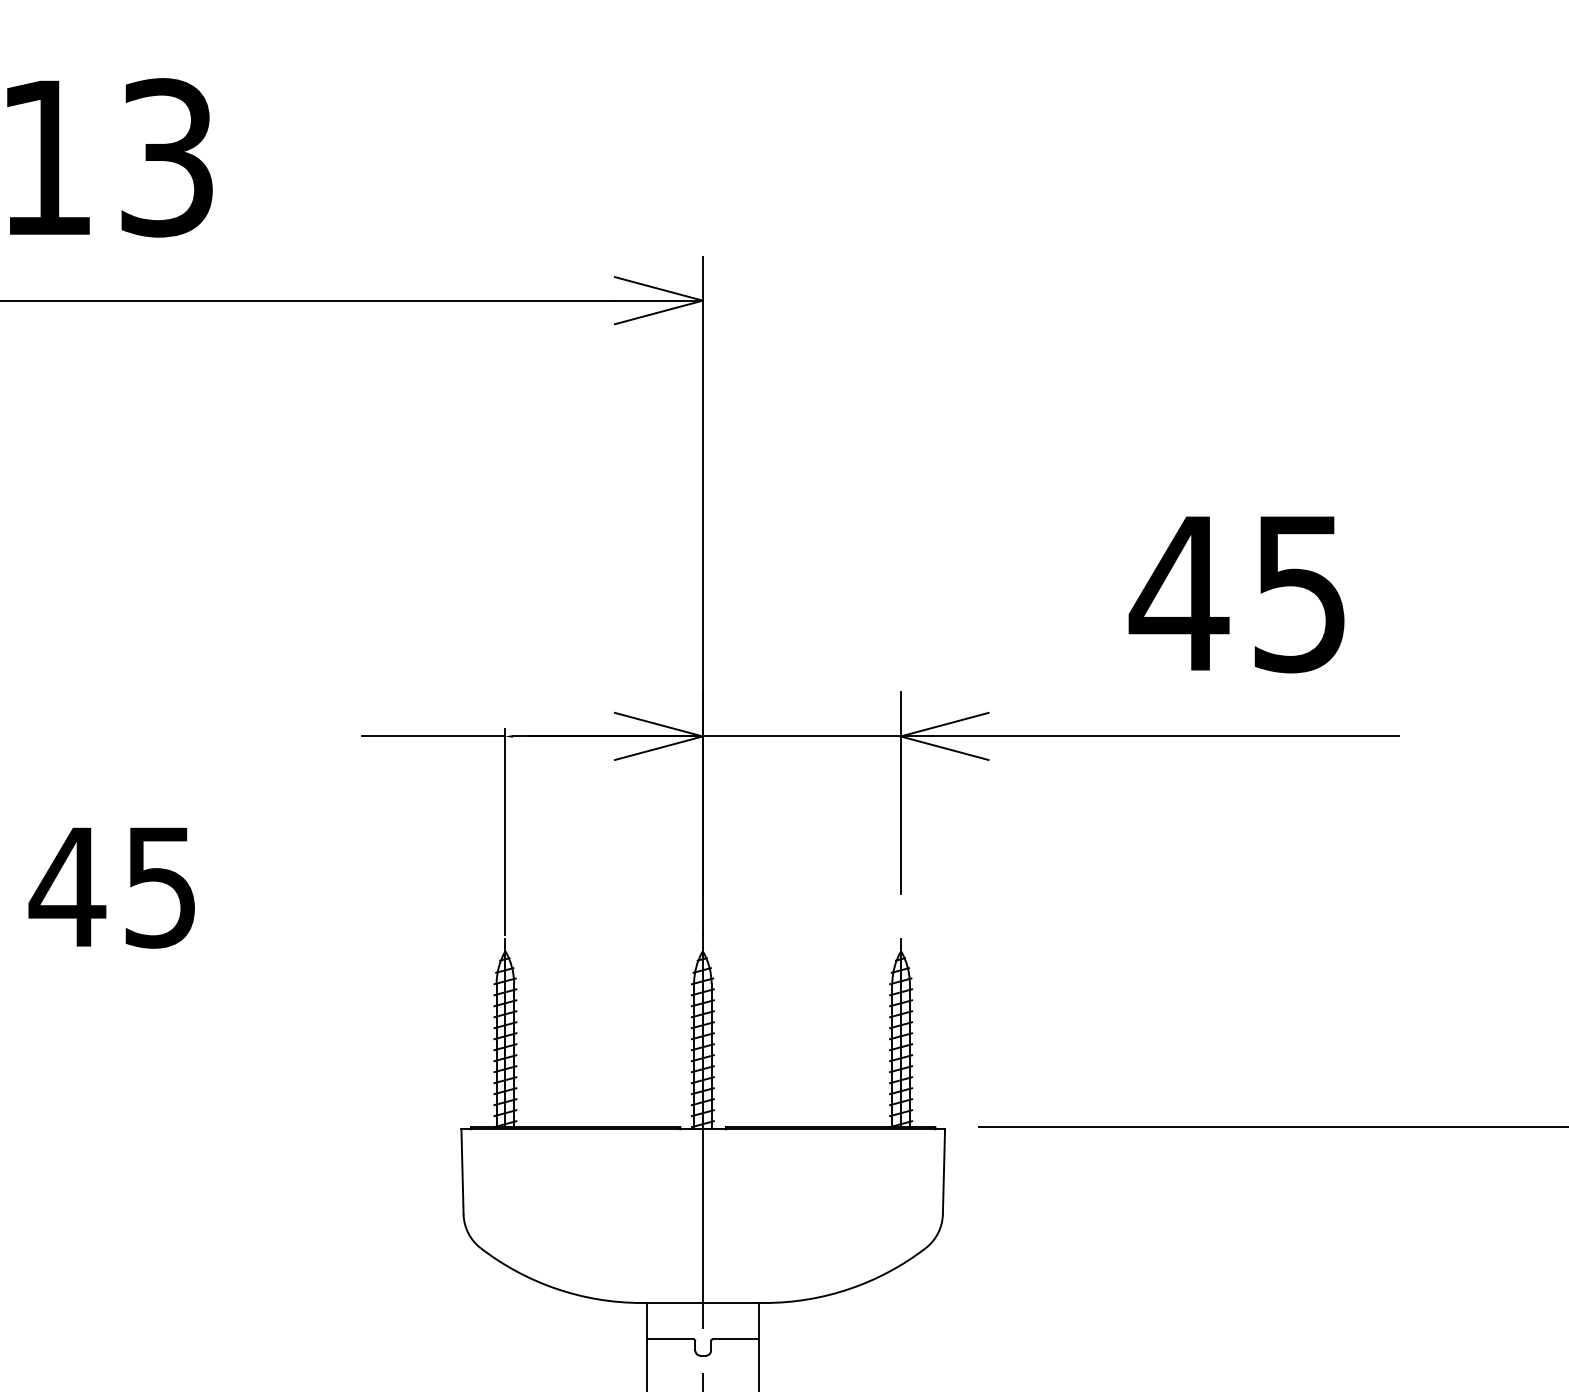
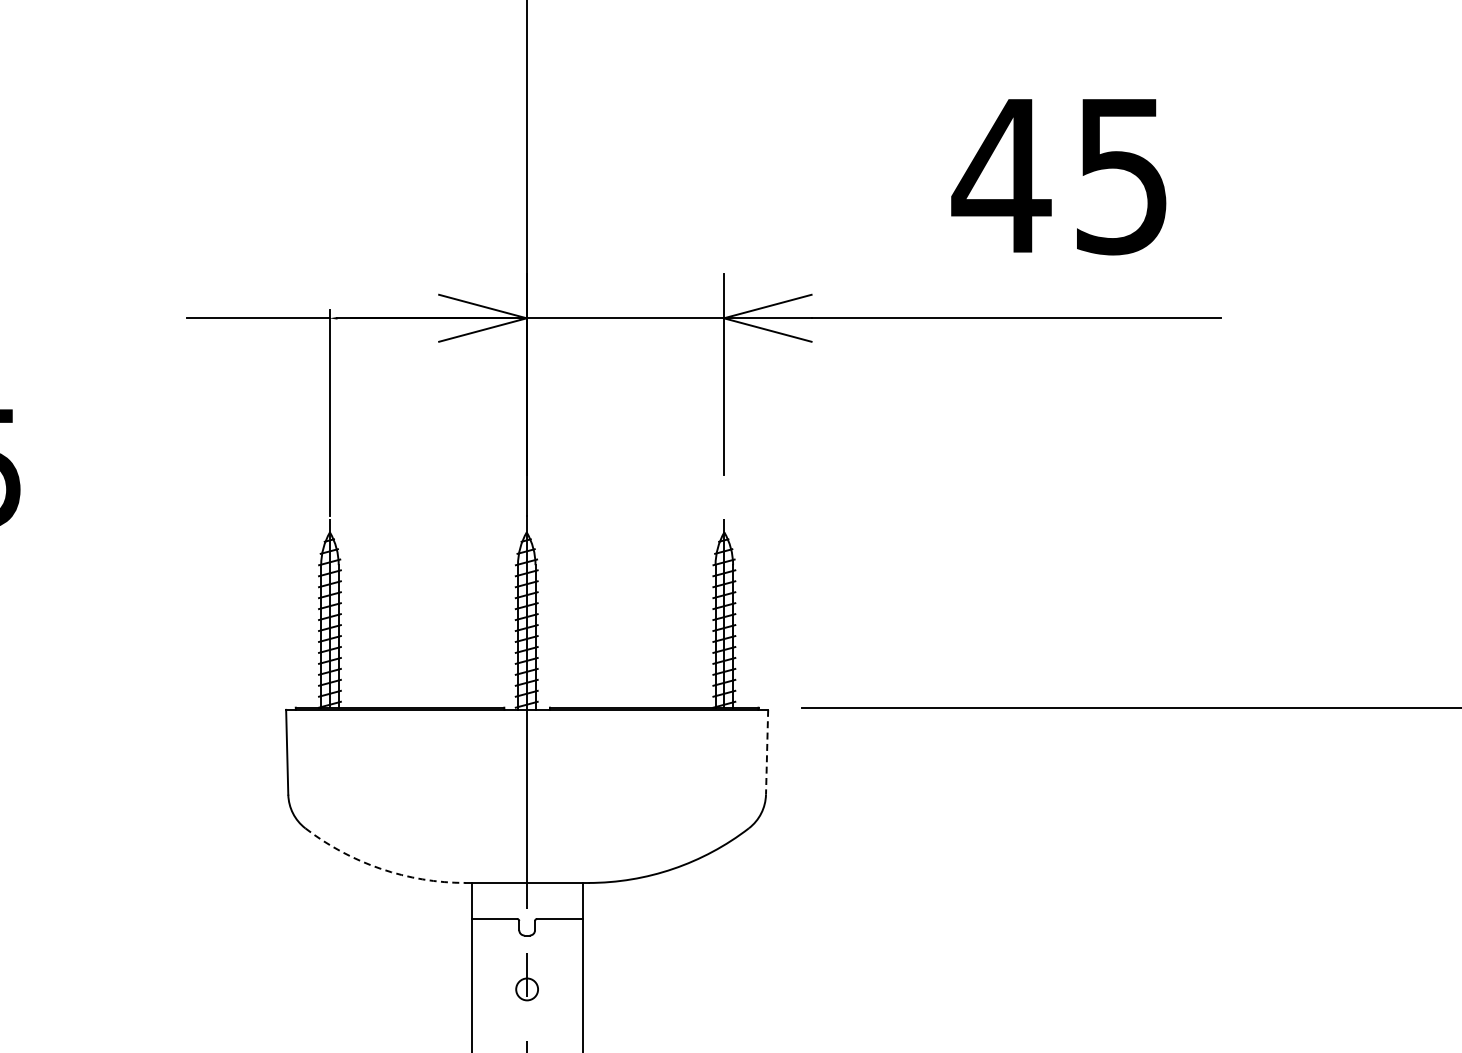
line: (943, 1171) -> (766, 751), solid -> dashed
arc: (556, 1288) -> (380, 868), solid -> dashed

